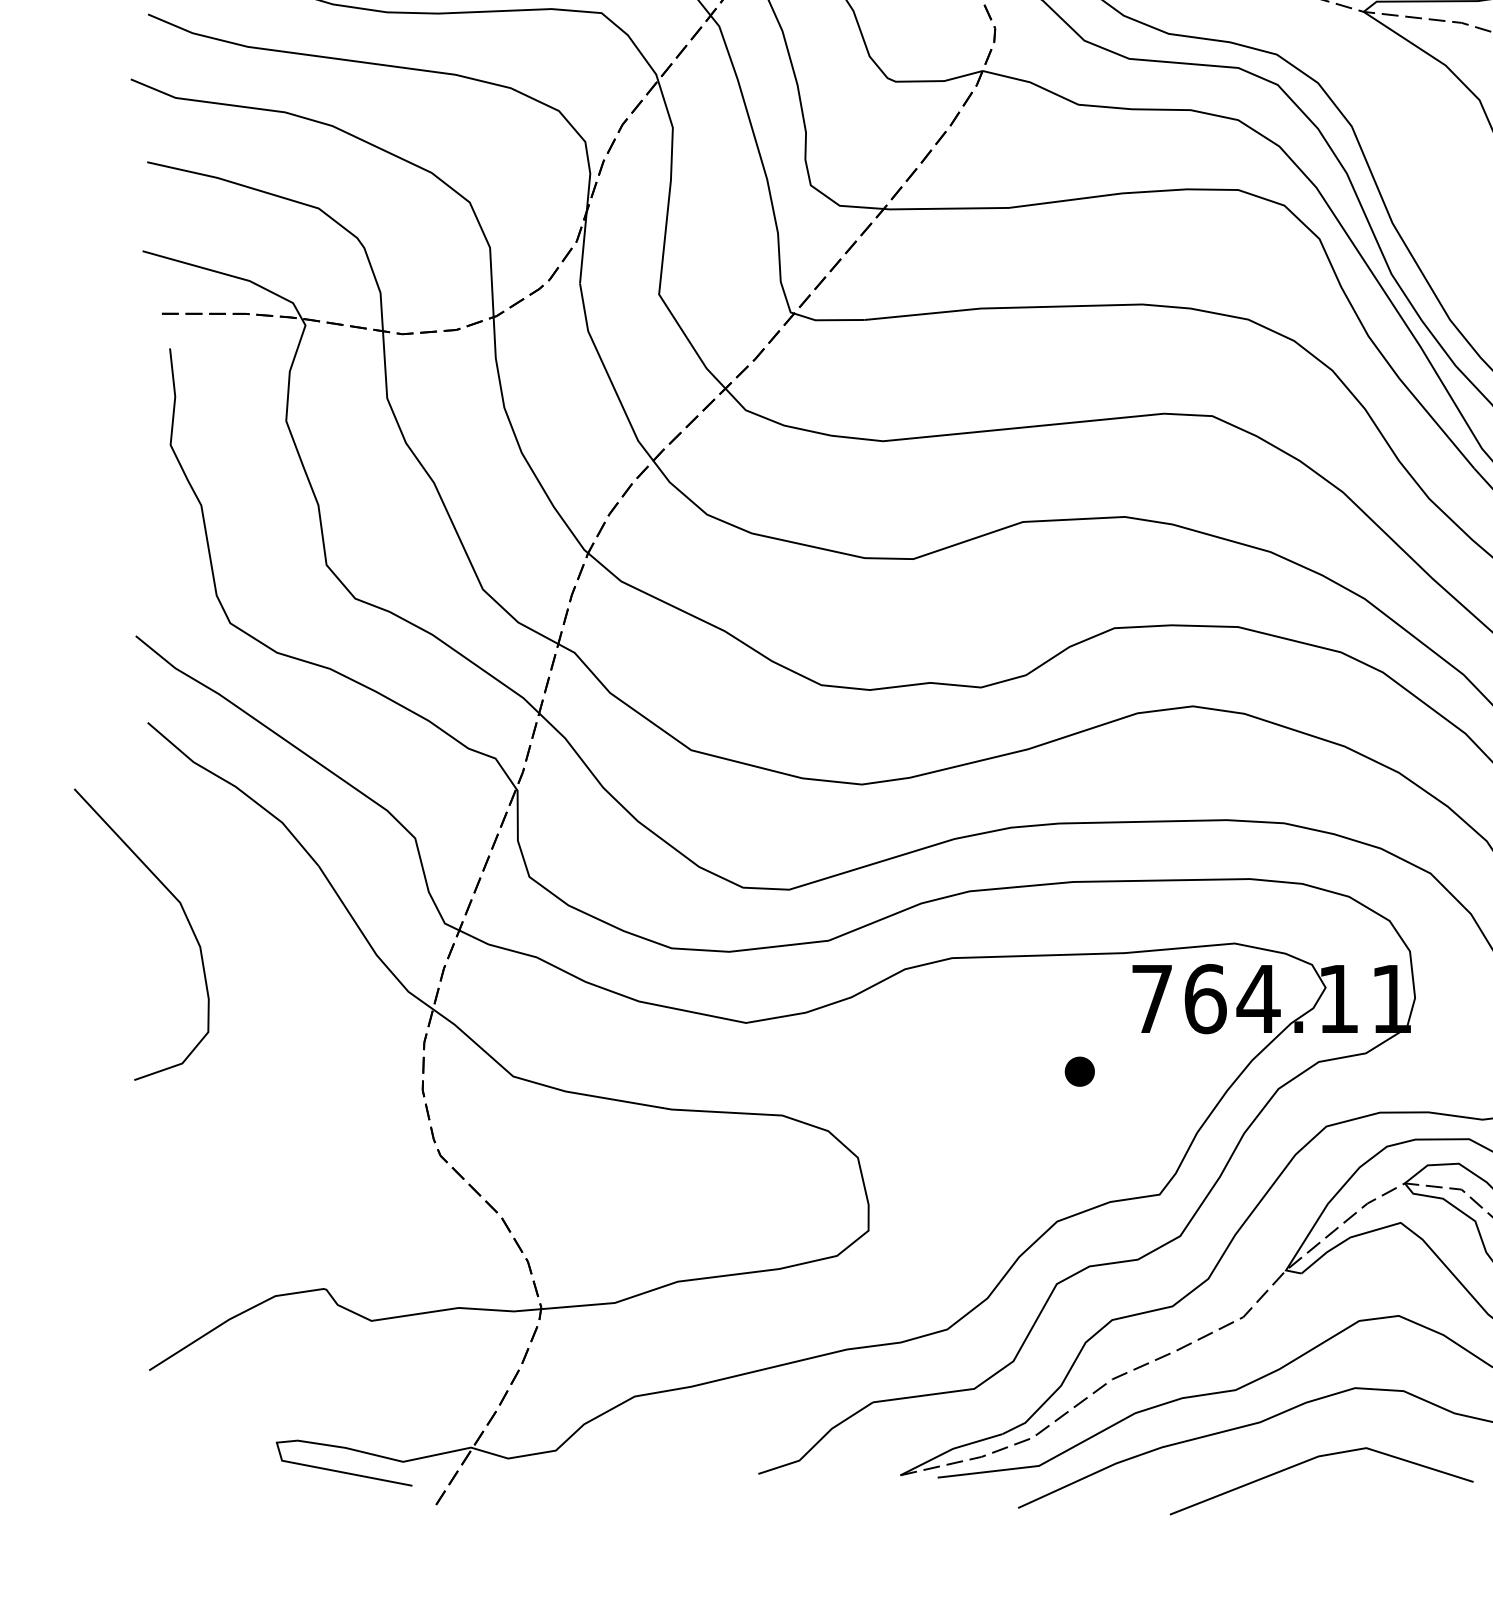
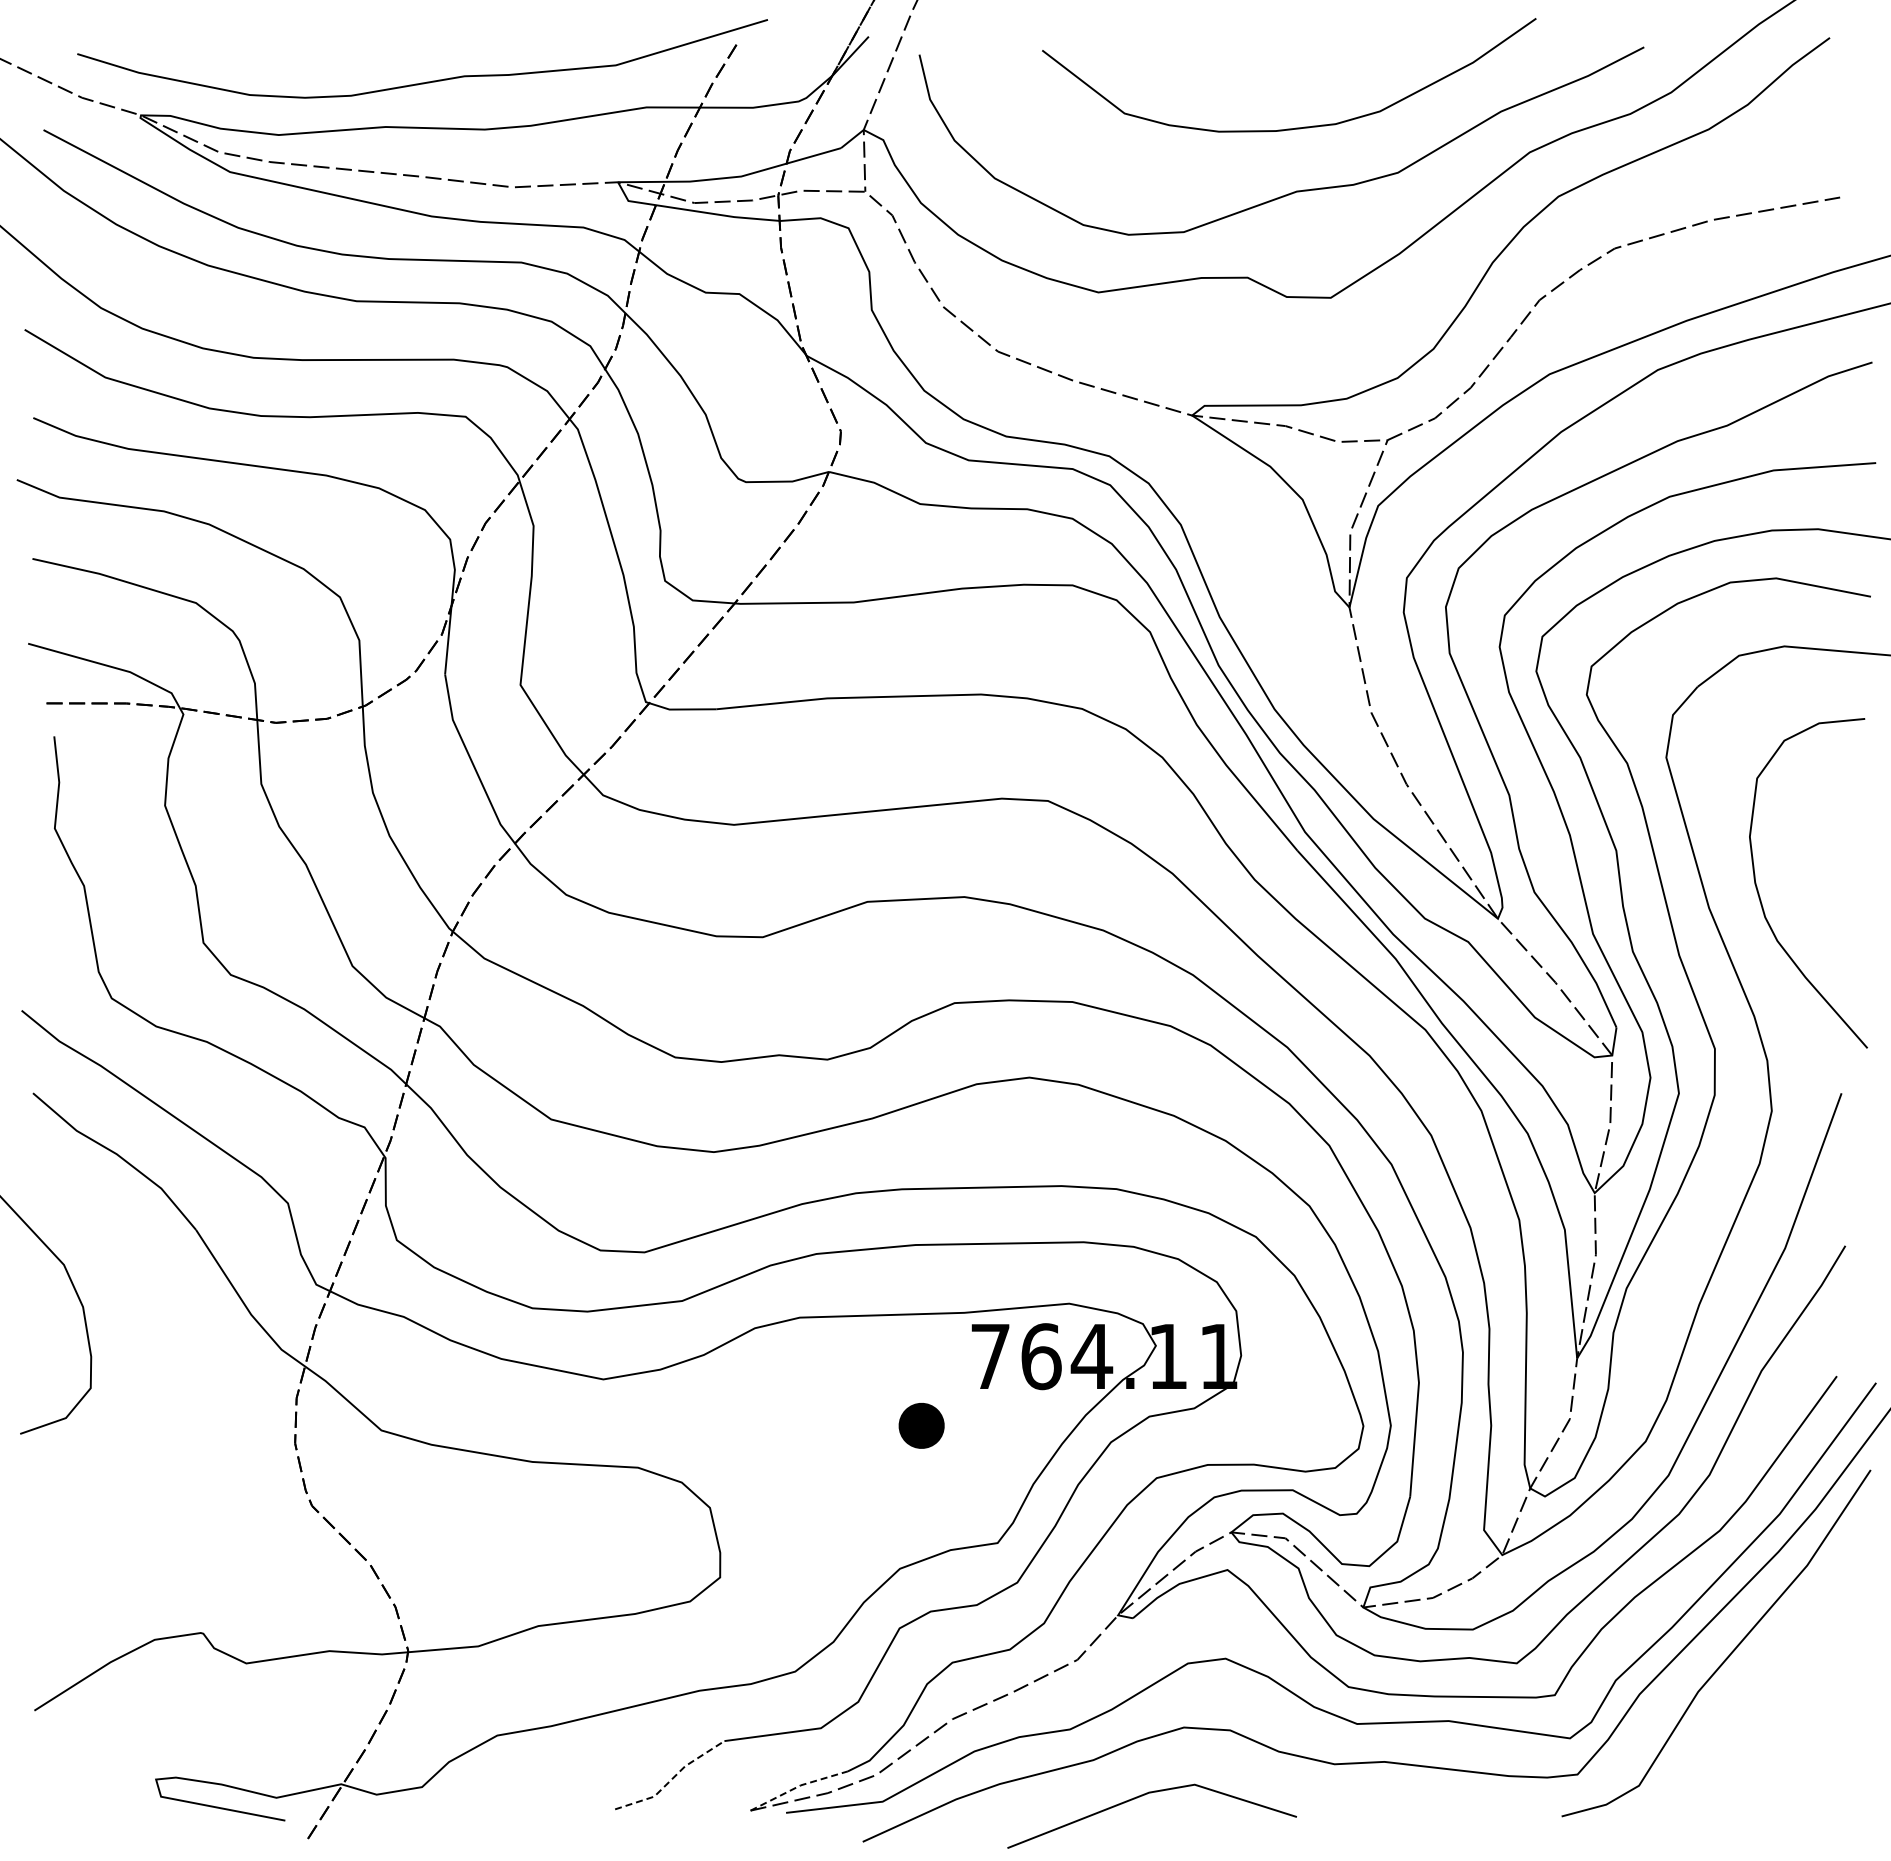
part: (1079, 1071) -> (921, 1425), size x1.6
line: (817, 1442) -> (671, 1779), solid -> dashed
line: (950, 1449) -> (798, 1786), solid -> dashed

